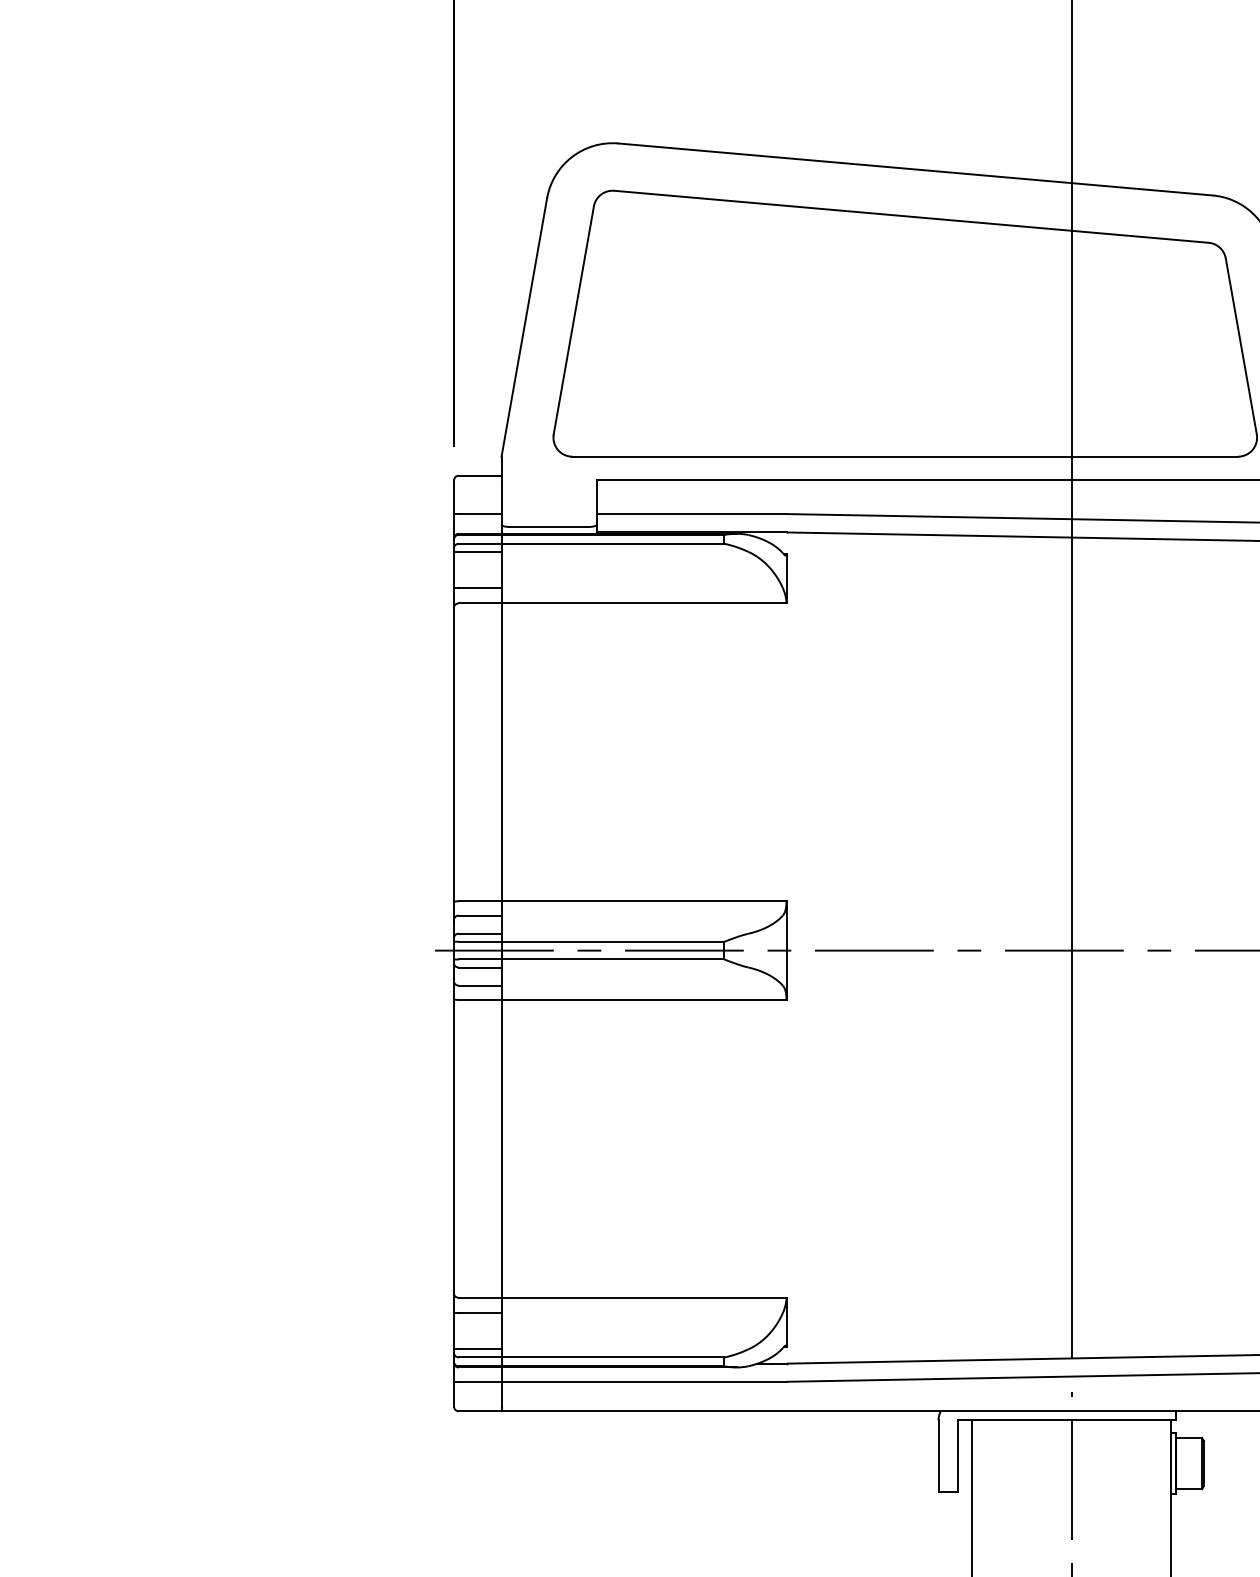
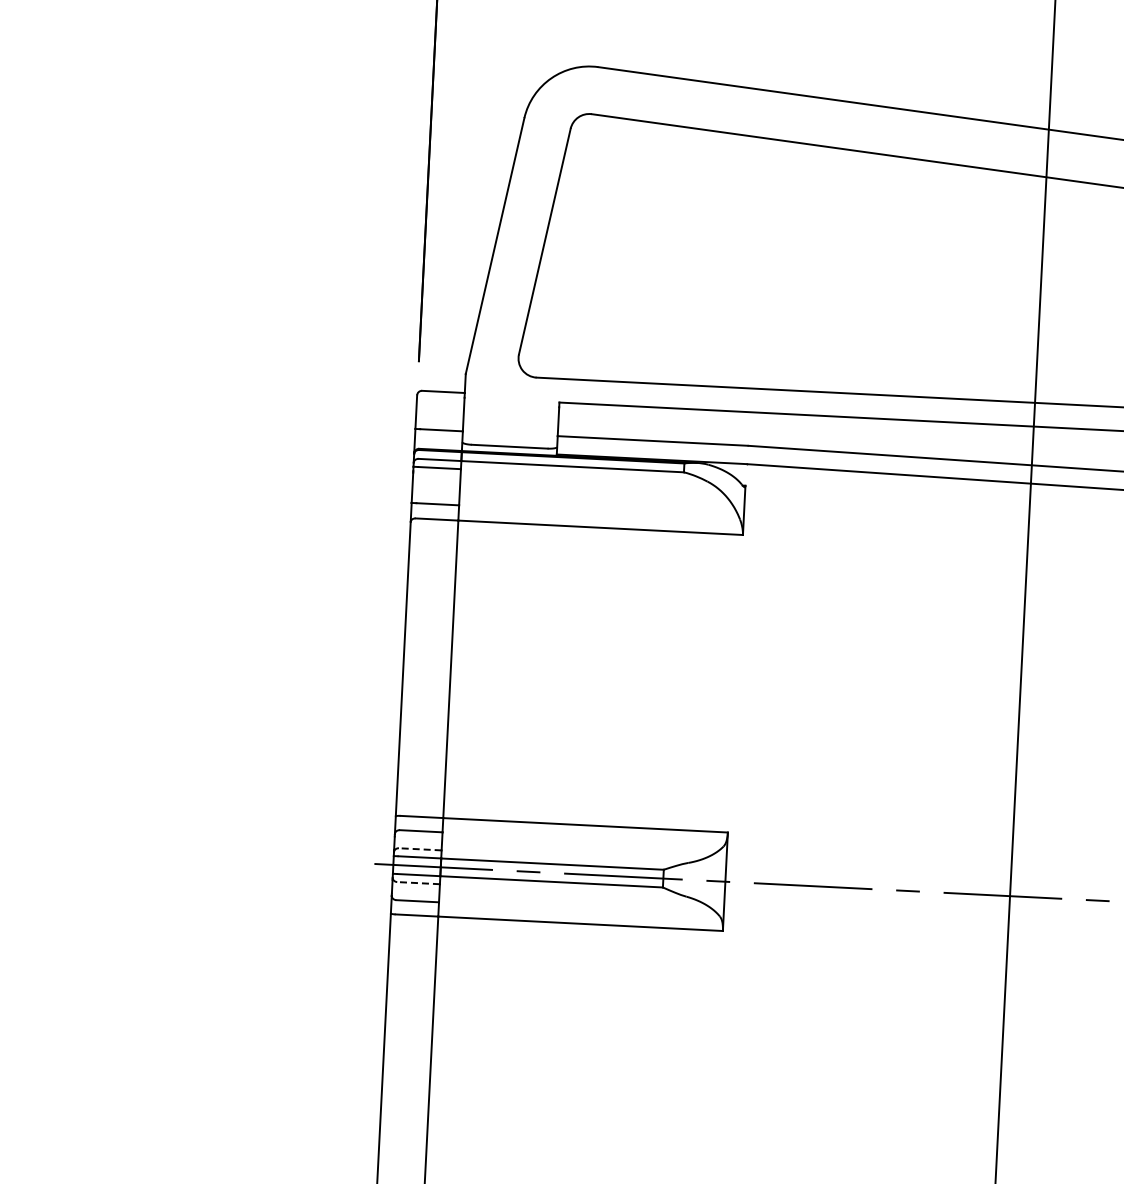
line: (479, 933) -> (419, 849), solid -> dashed
line: (479, 967) -> (417, 883), solid -> dashed

